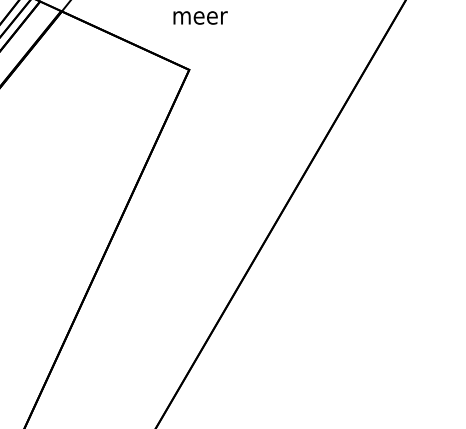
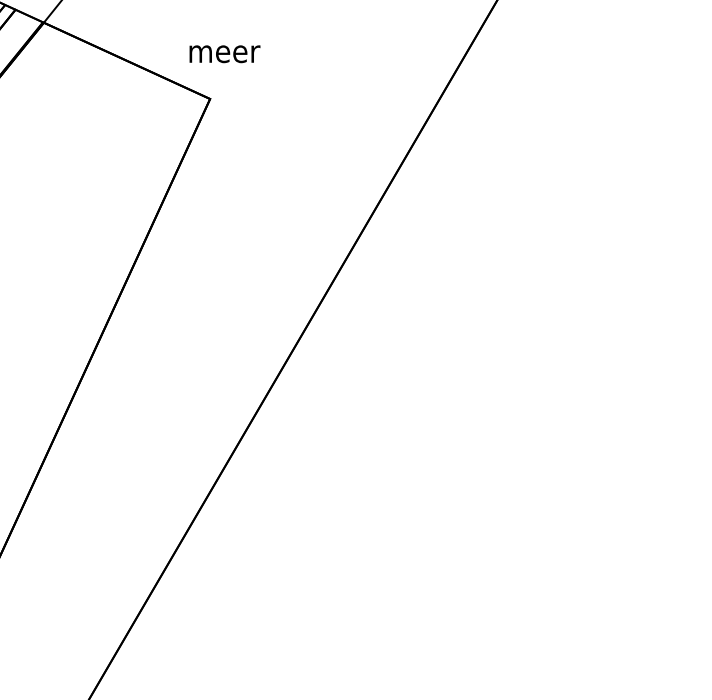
text: (200, 18) -> (224, 54), moved

